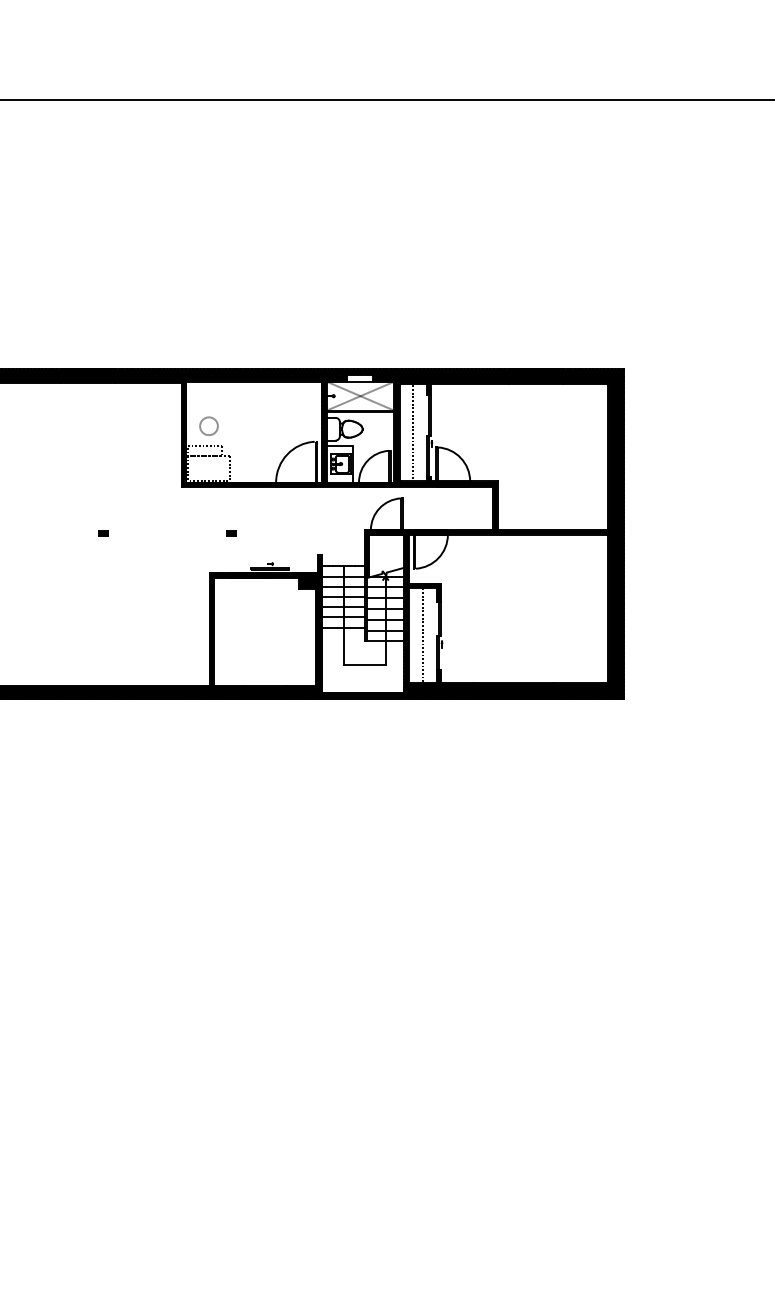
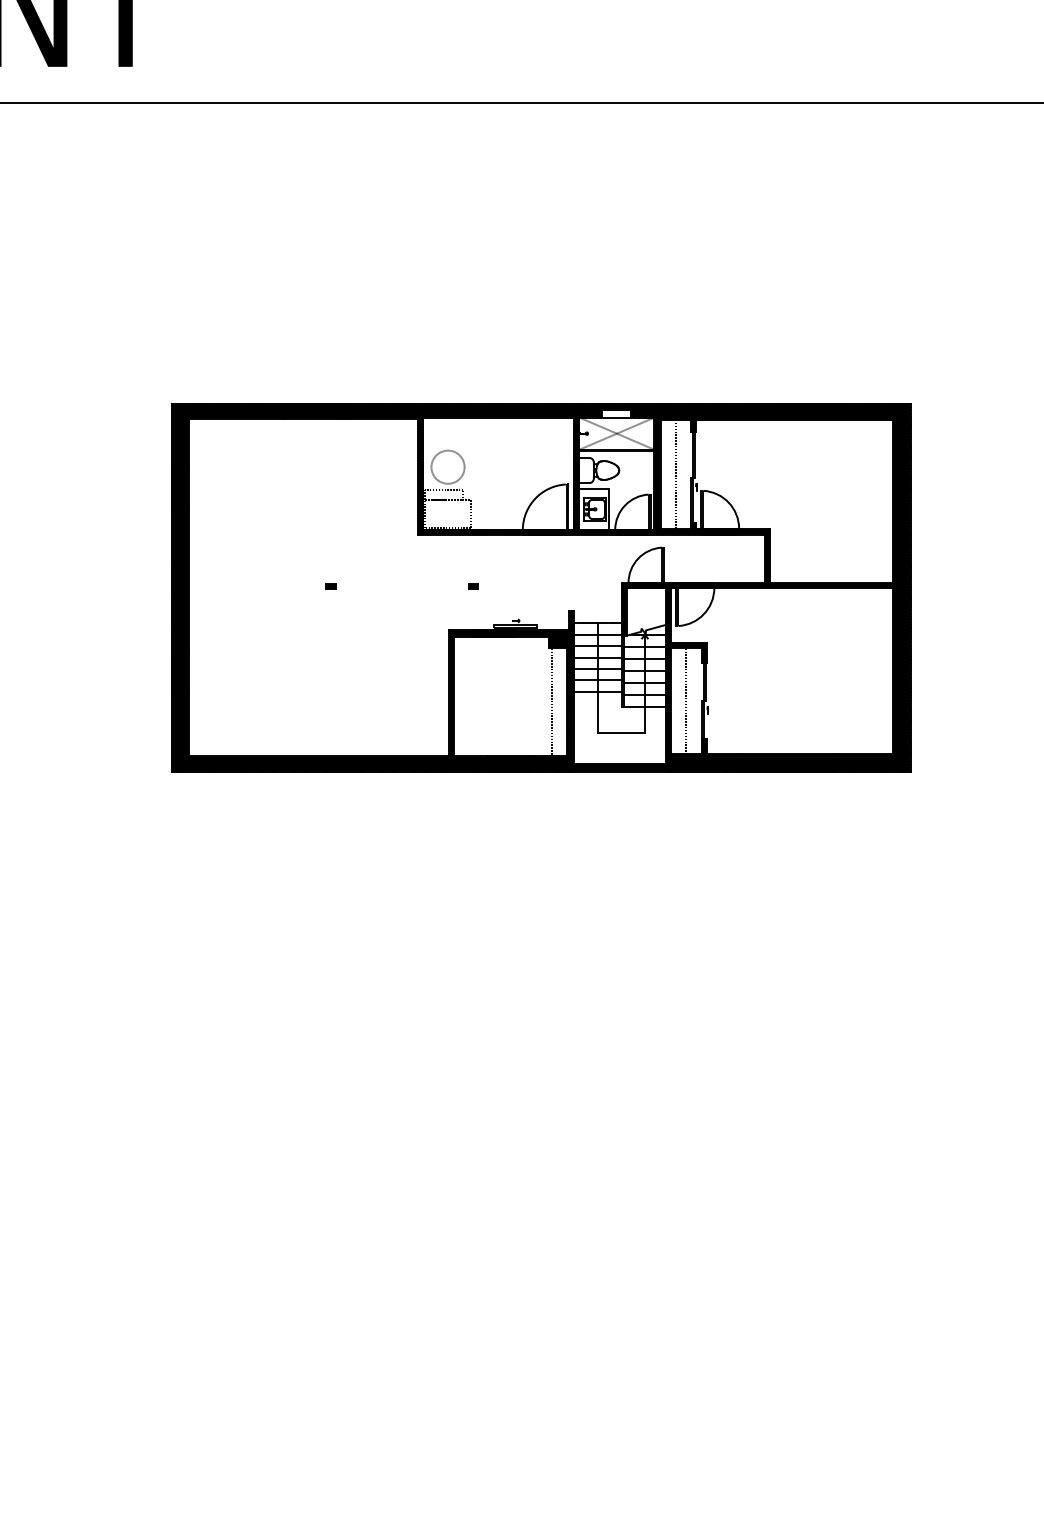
circle: (208, 425) -> (447, 466), size x1.67
line: (301, 637) -> (551, 702), added

